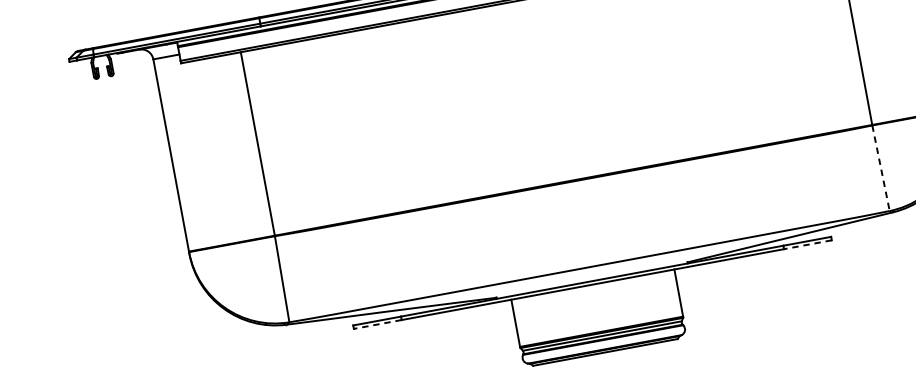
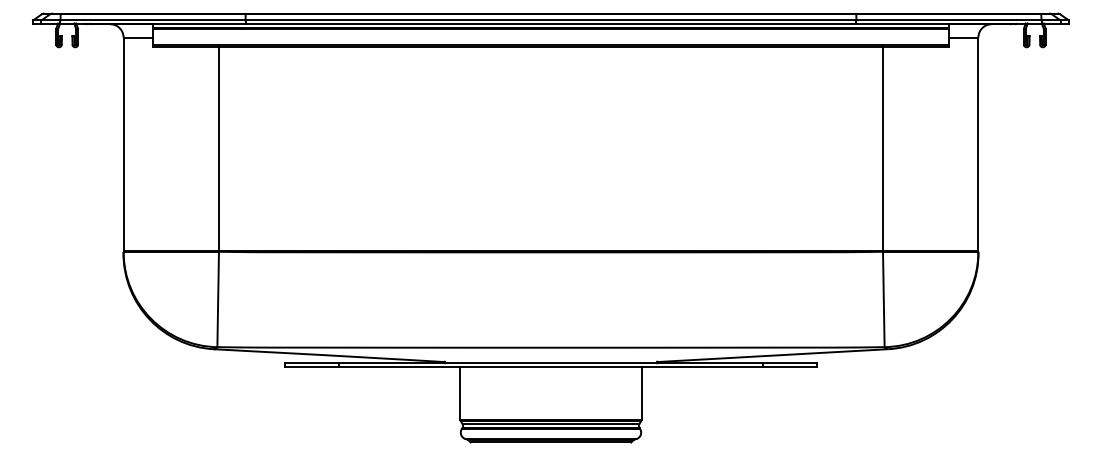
line: (880, 168) -> (883, 299), dashed -> solid
line: (808, 245) -> (790, 367), dashed -> solid
line: (377, 324) -> (311, 367), dashed -> solid

